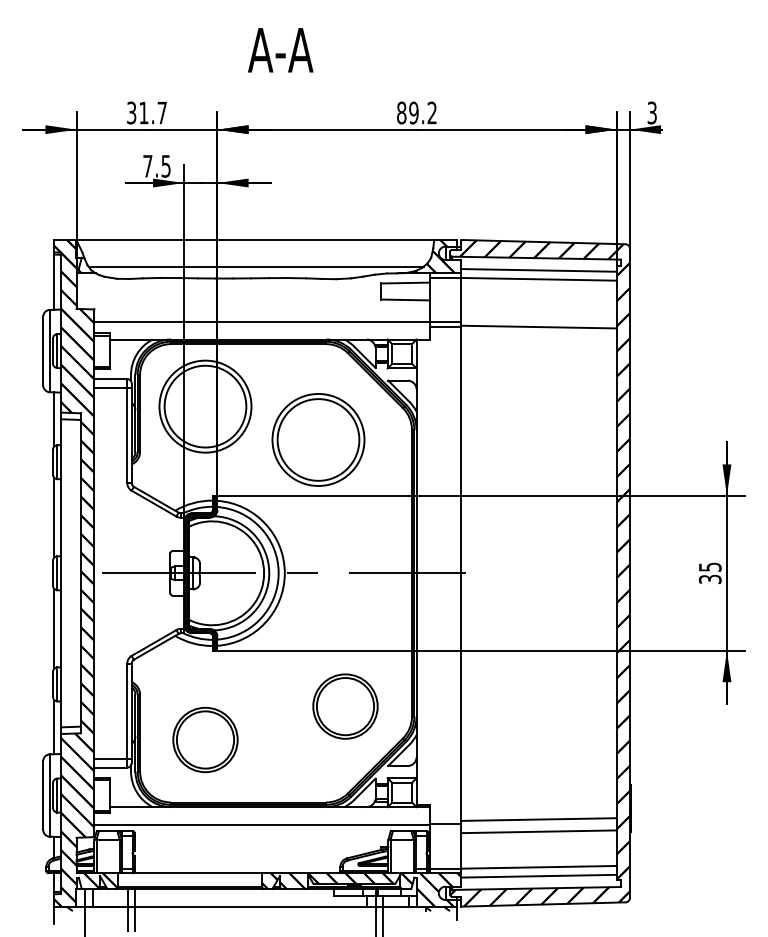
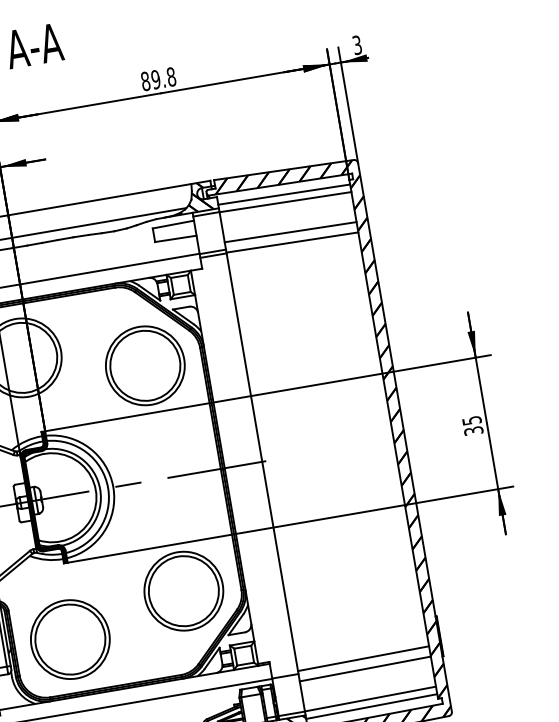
text: (431, 112) -> (170, 76), 89.2 -> 89.8
line: (538, 314) -> (290, 231), added
part: (318, 439) -> (145, 365), moved
part: (345, 706) -> (183, 591), size x1.43
part: (205, 739) -> (70, 639), size x1.43

